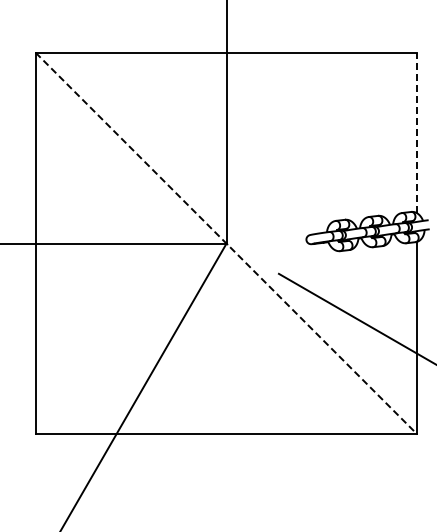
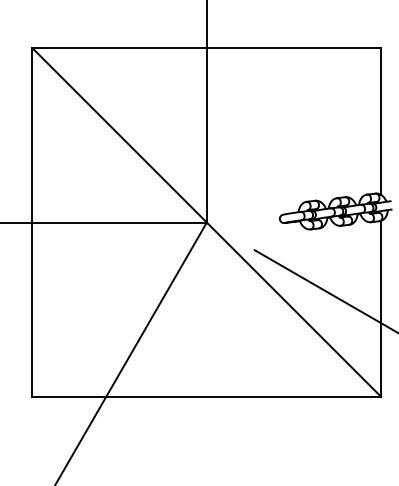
line: (417, 132) -> (381, 121), dashed -> solid
line: (226, 243) -> (206, 222), dashed -> solid

